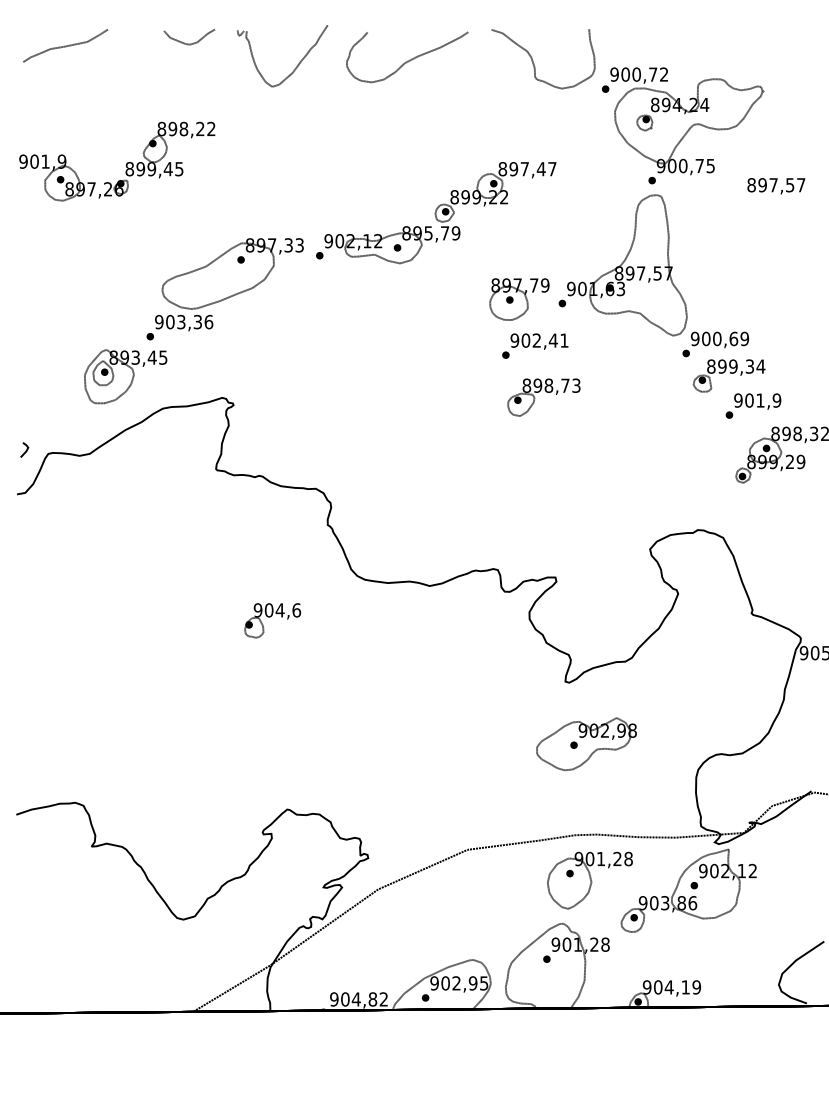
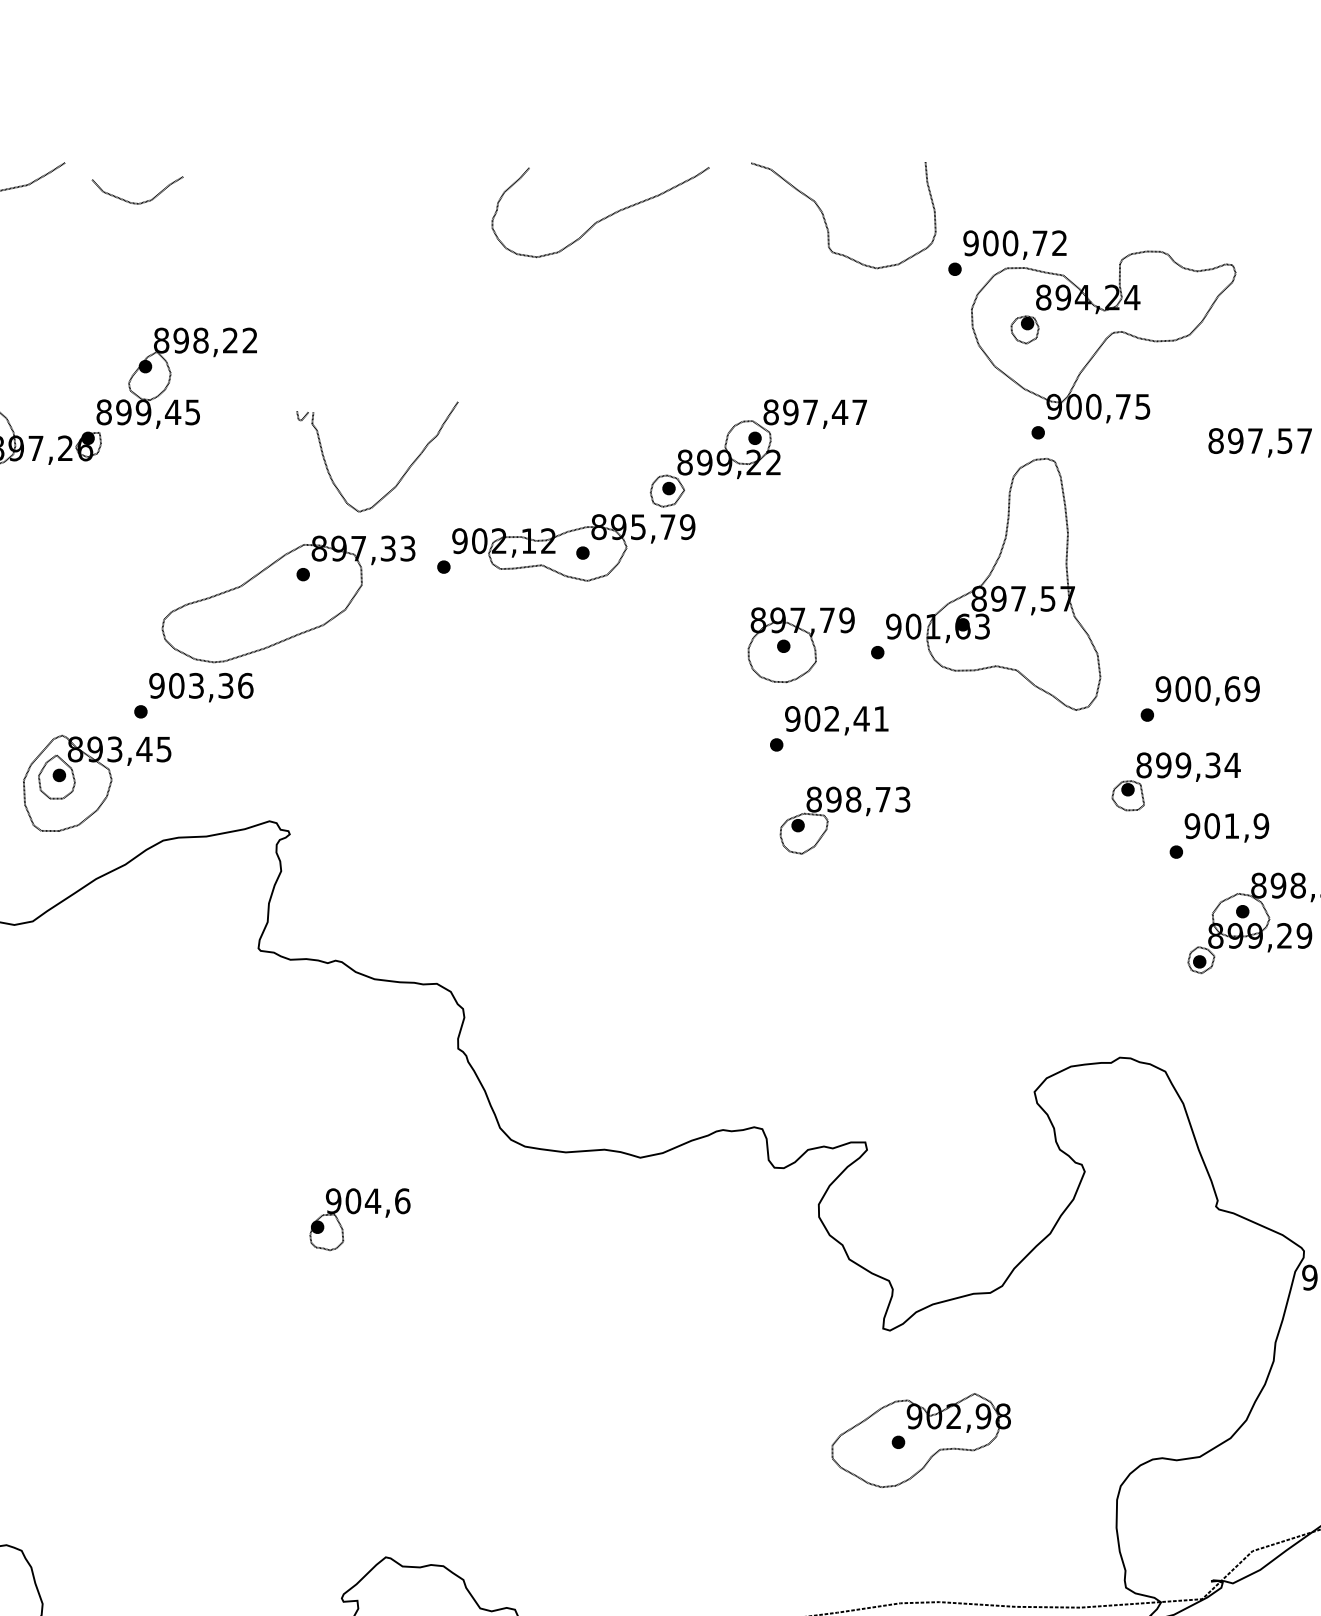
curve: (189, 43) -> (137, 201), moved
part: (294, 68) -> (398, 479), moved
text: (715, 344) -> (1199, 699), moved

